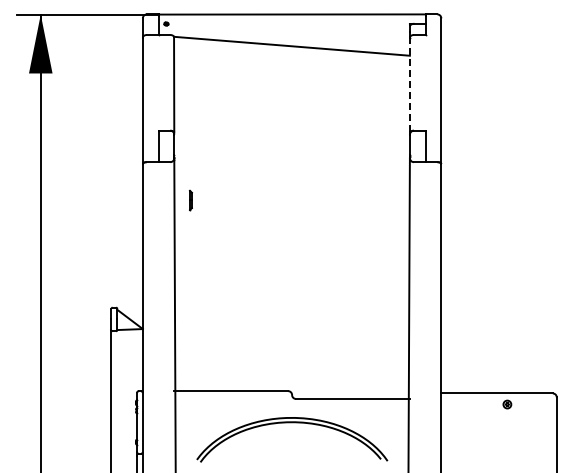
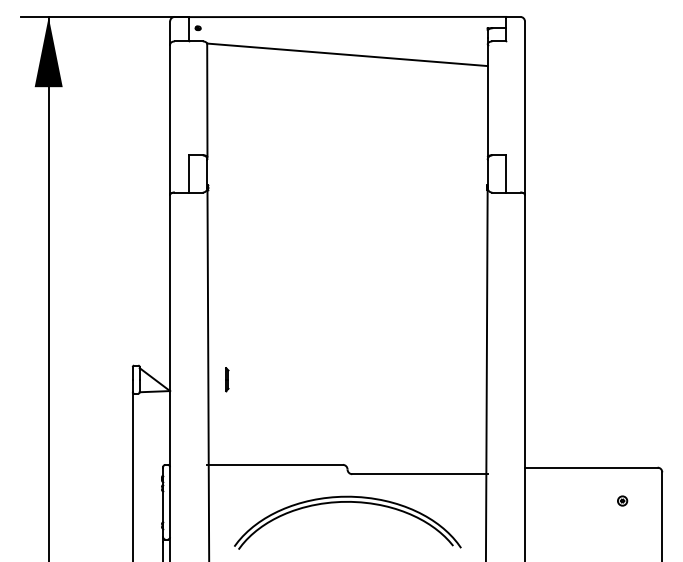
line: (409, 84) -> (487, 100), dashed -> solid
line: (190, 200) -> (226, 379), moved
part: (507, 404) -> (622, 500), moved

